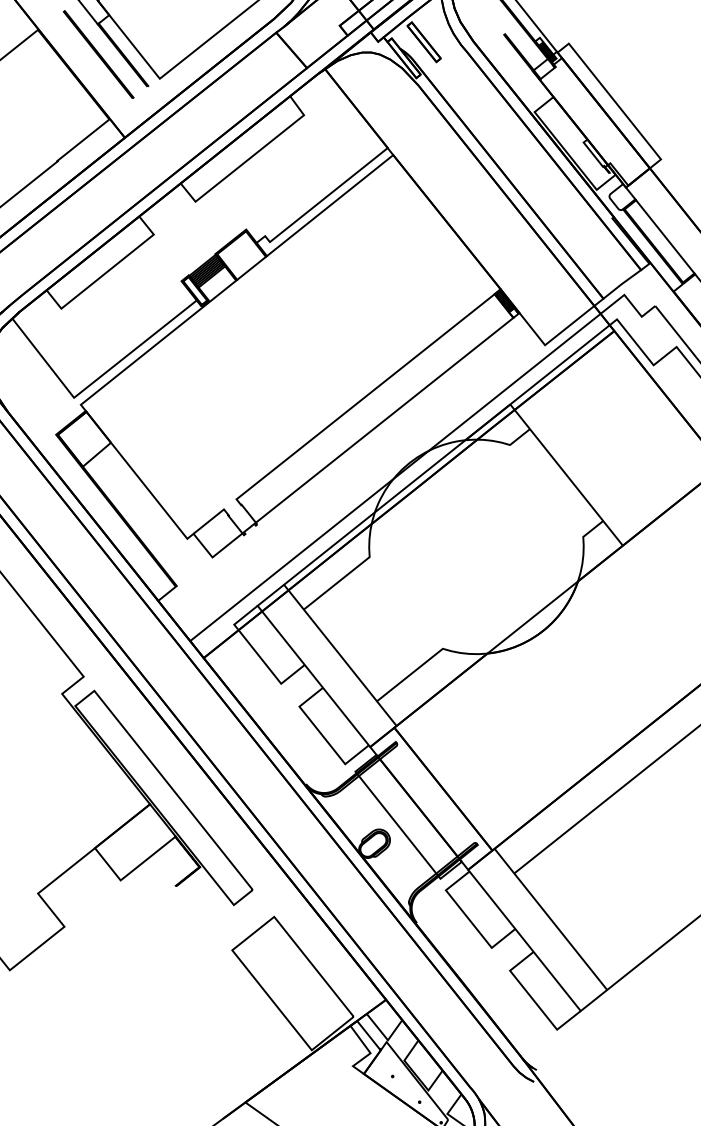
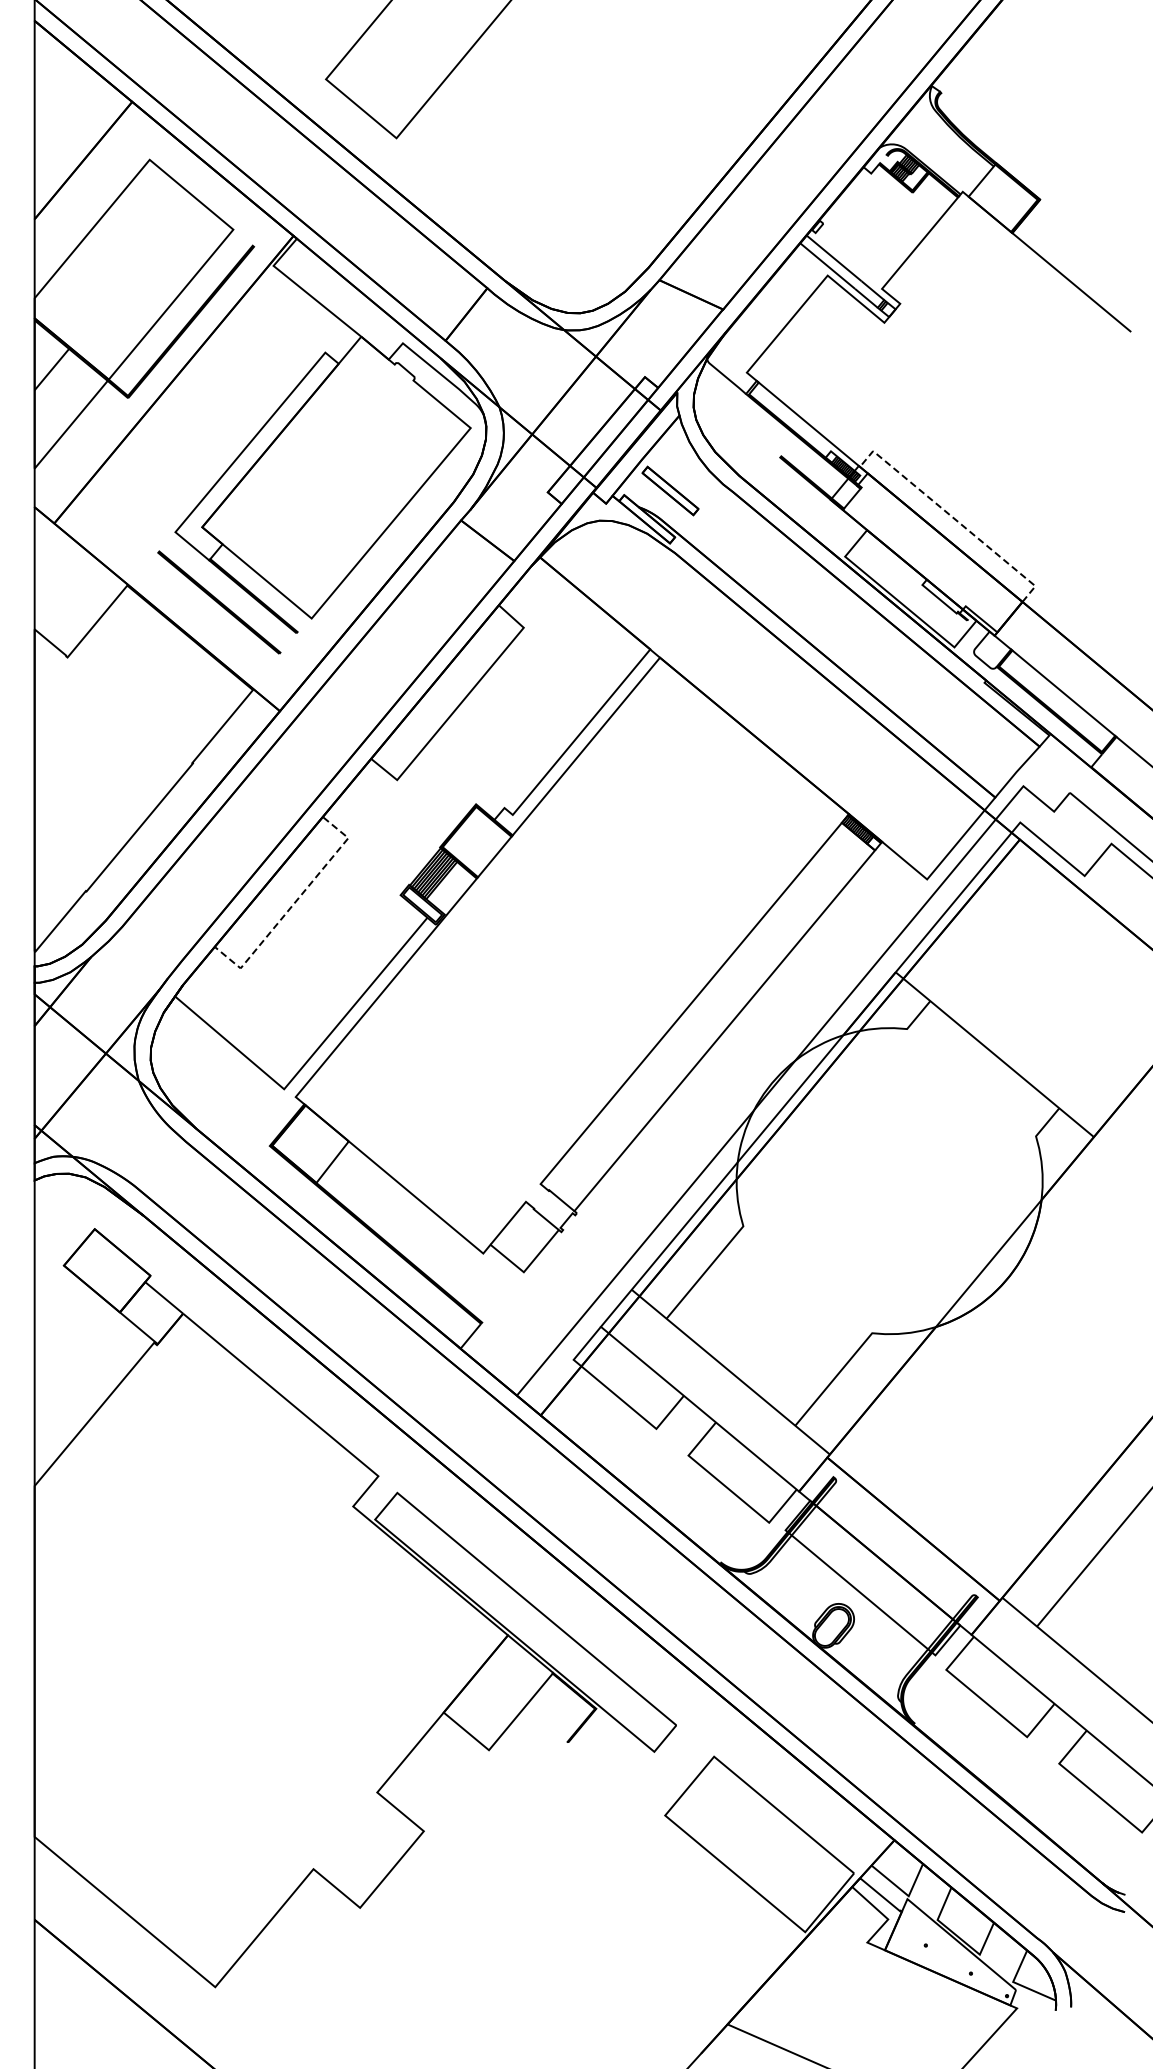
line: (615, 101) -> (954, 518), solid -> dashed
line: (107, 271) -> (294, 903), solid -> dashed

